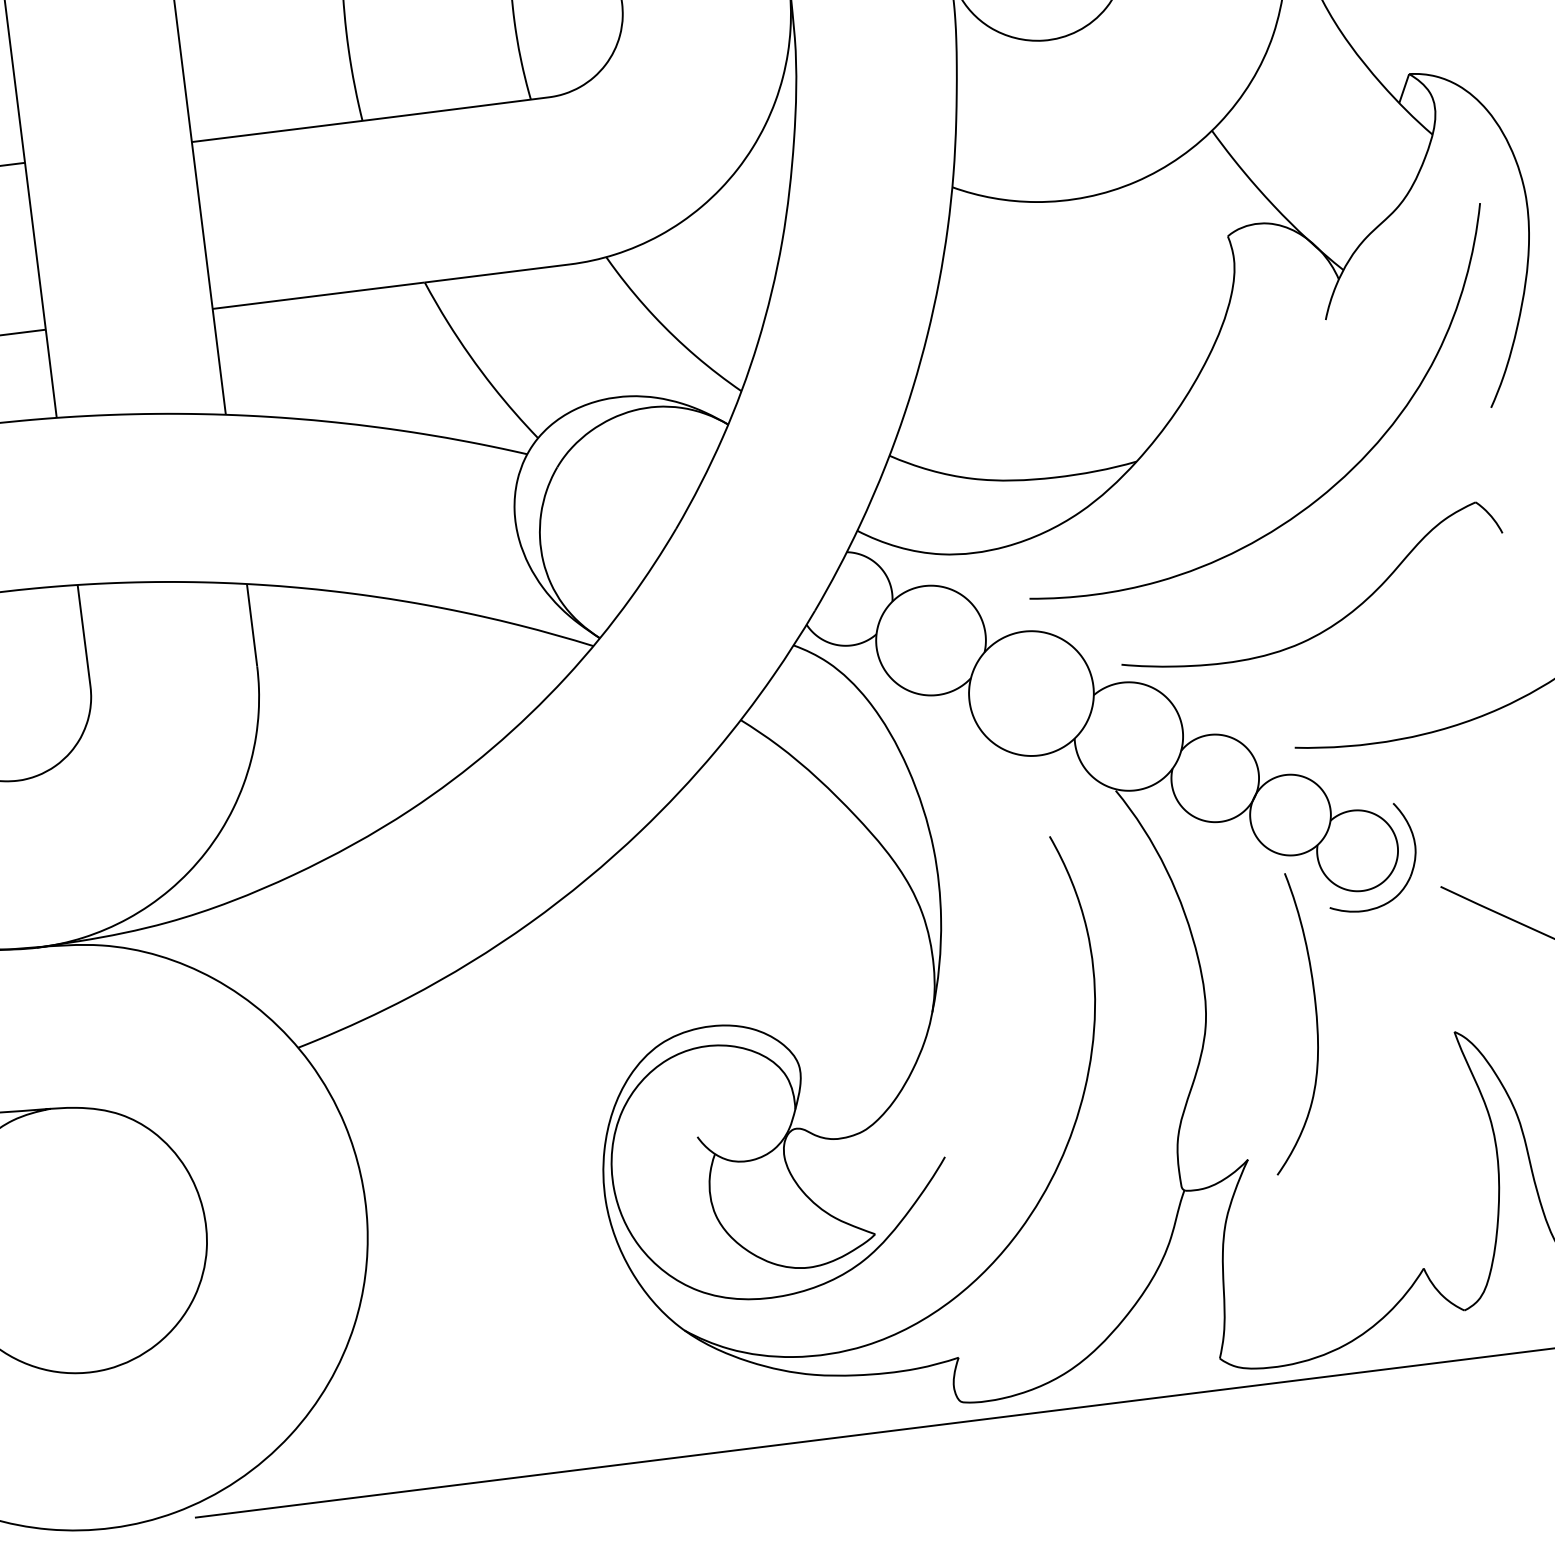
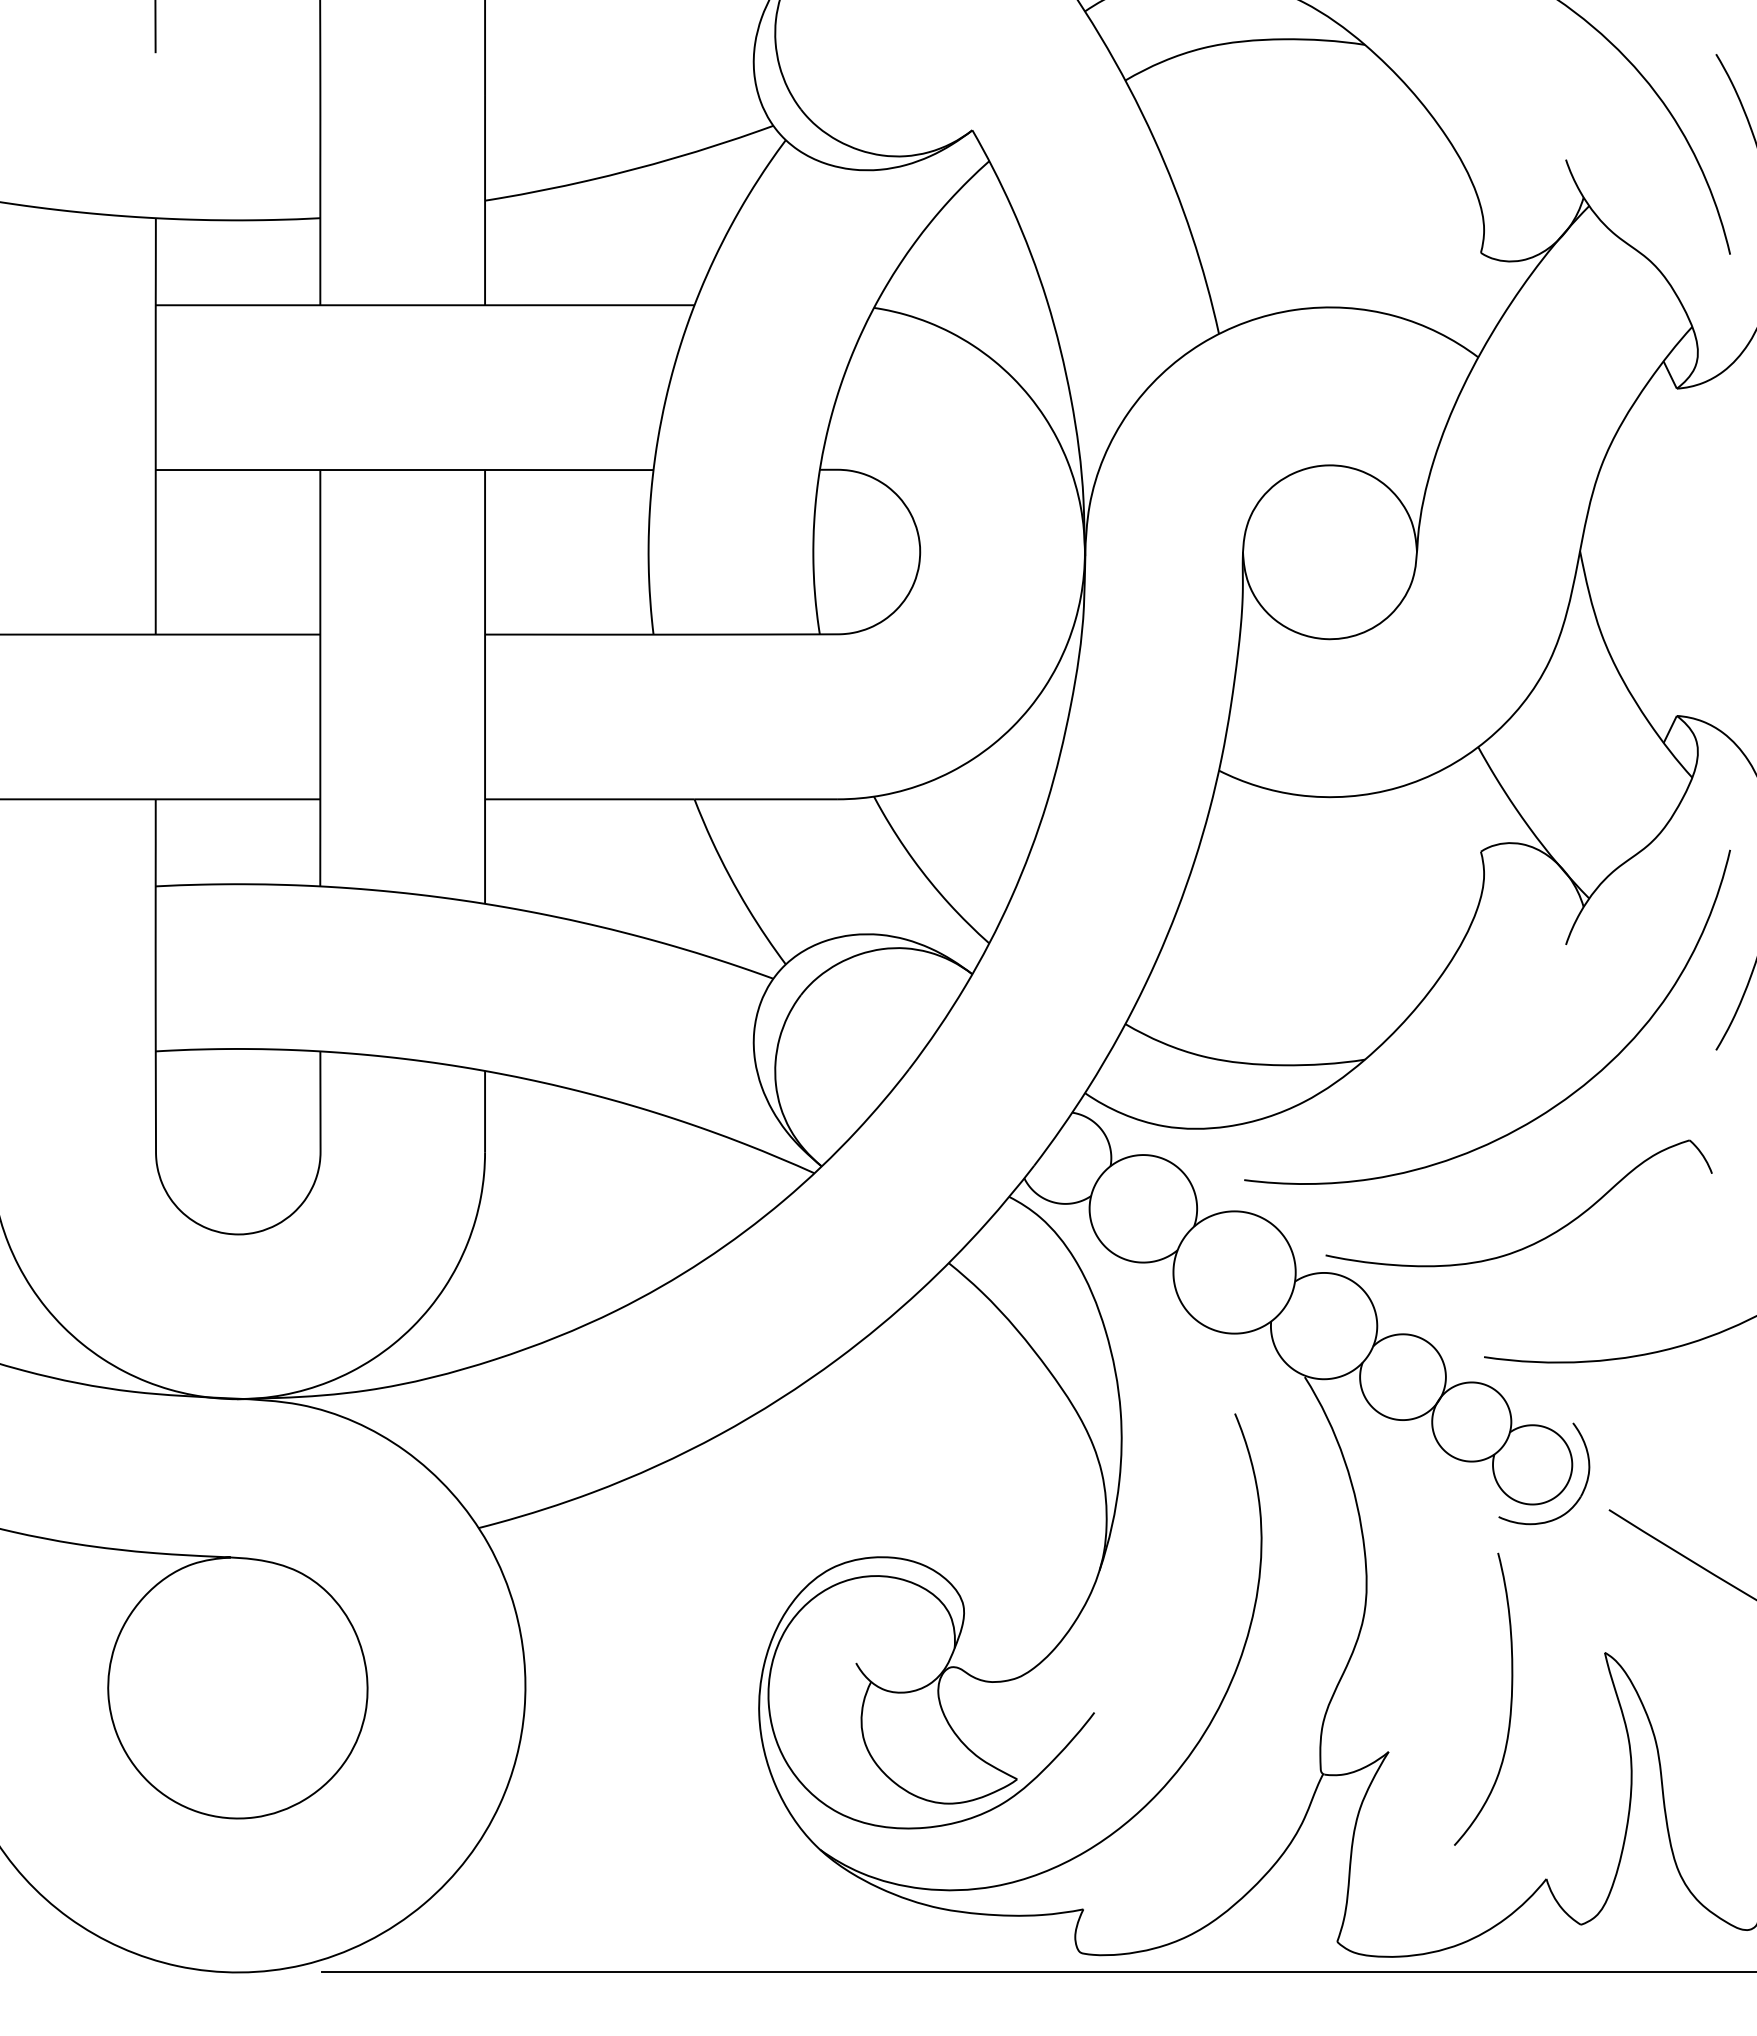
curve: (1315, 1019) -> (1510, 1698), moved

